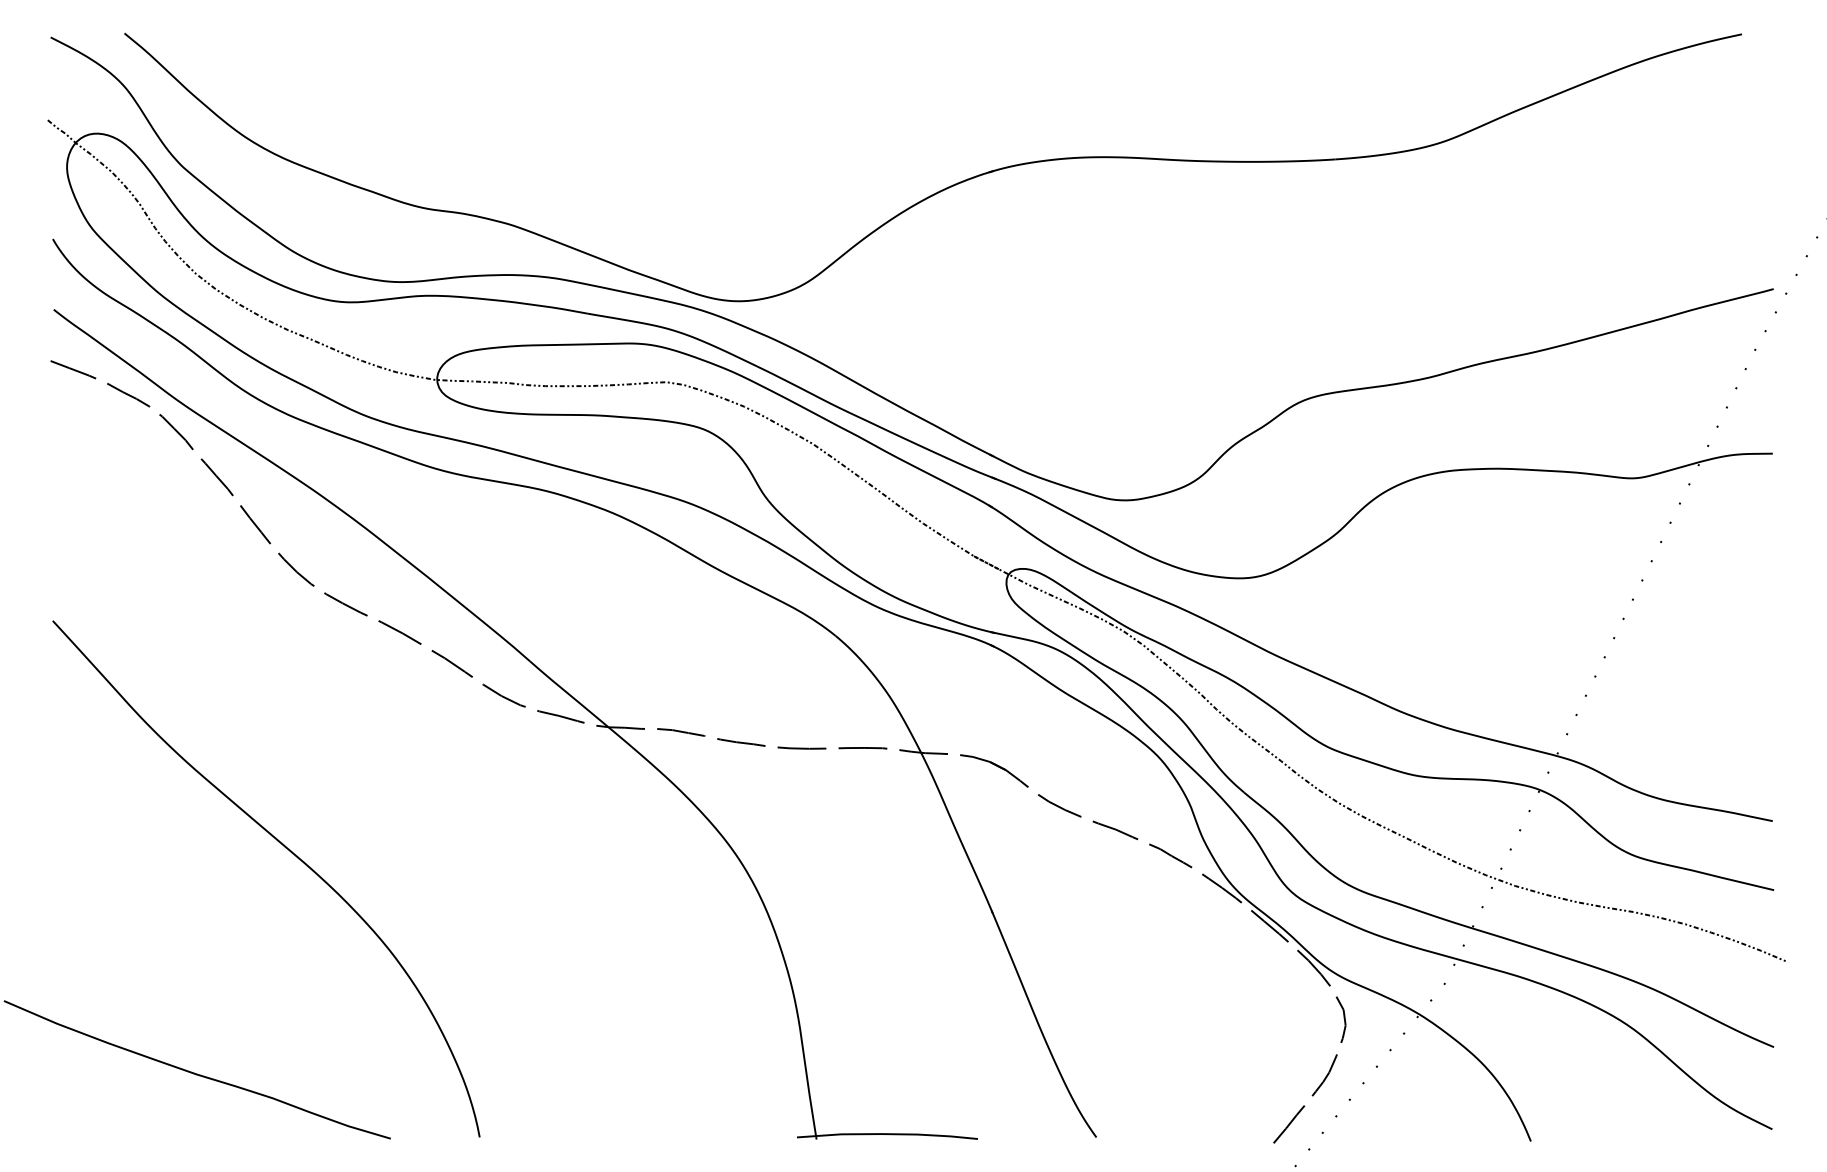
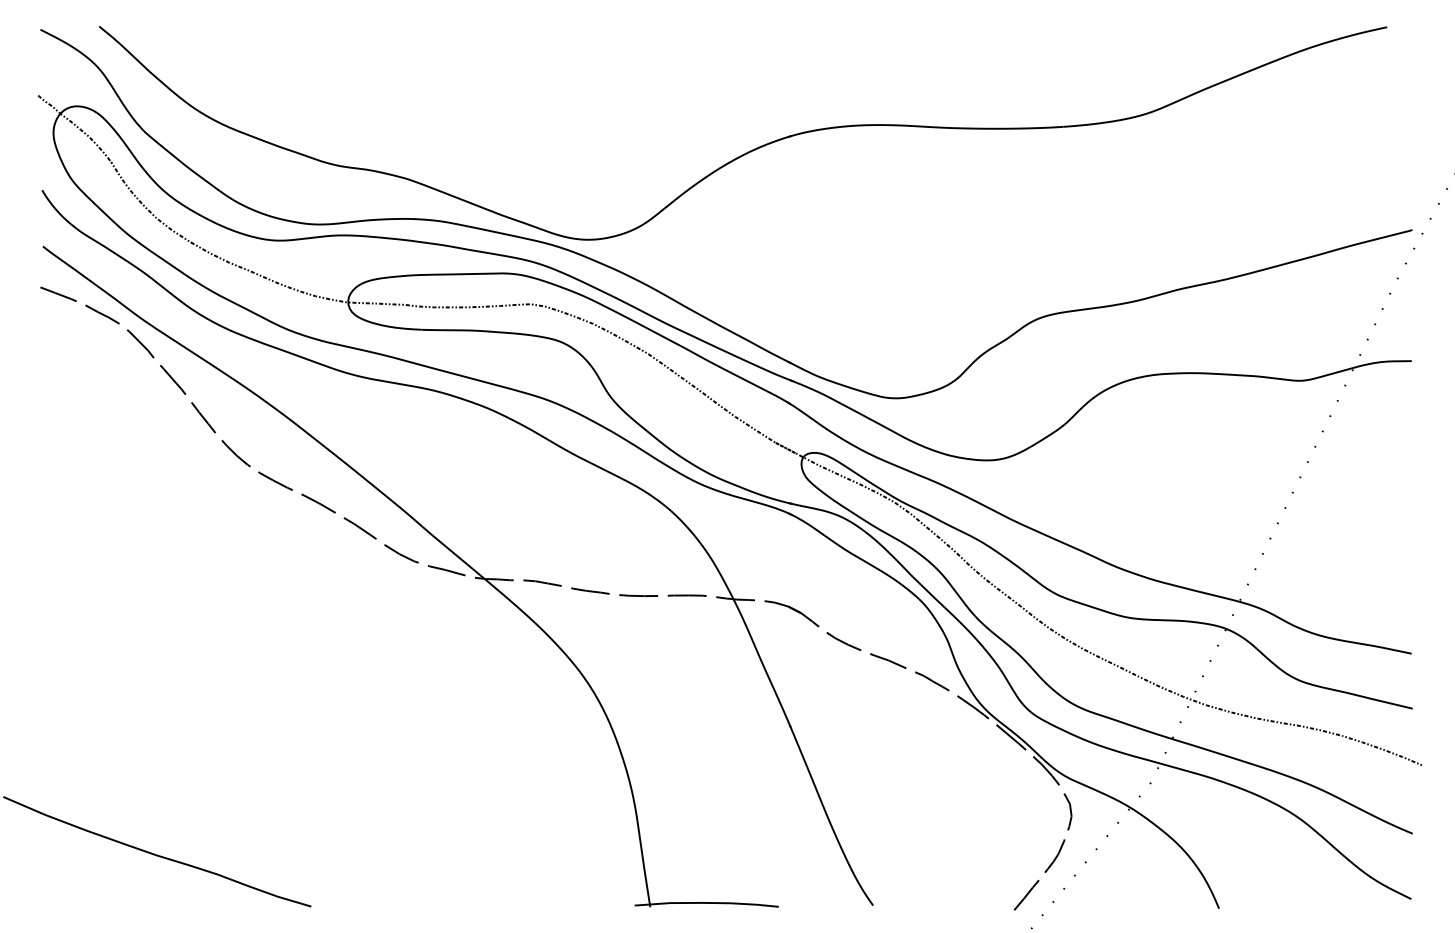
curve: (288, 850) -> (229, 677), removed

